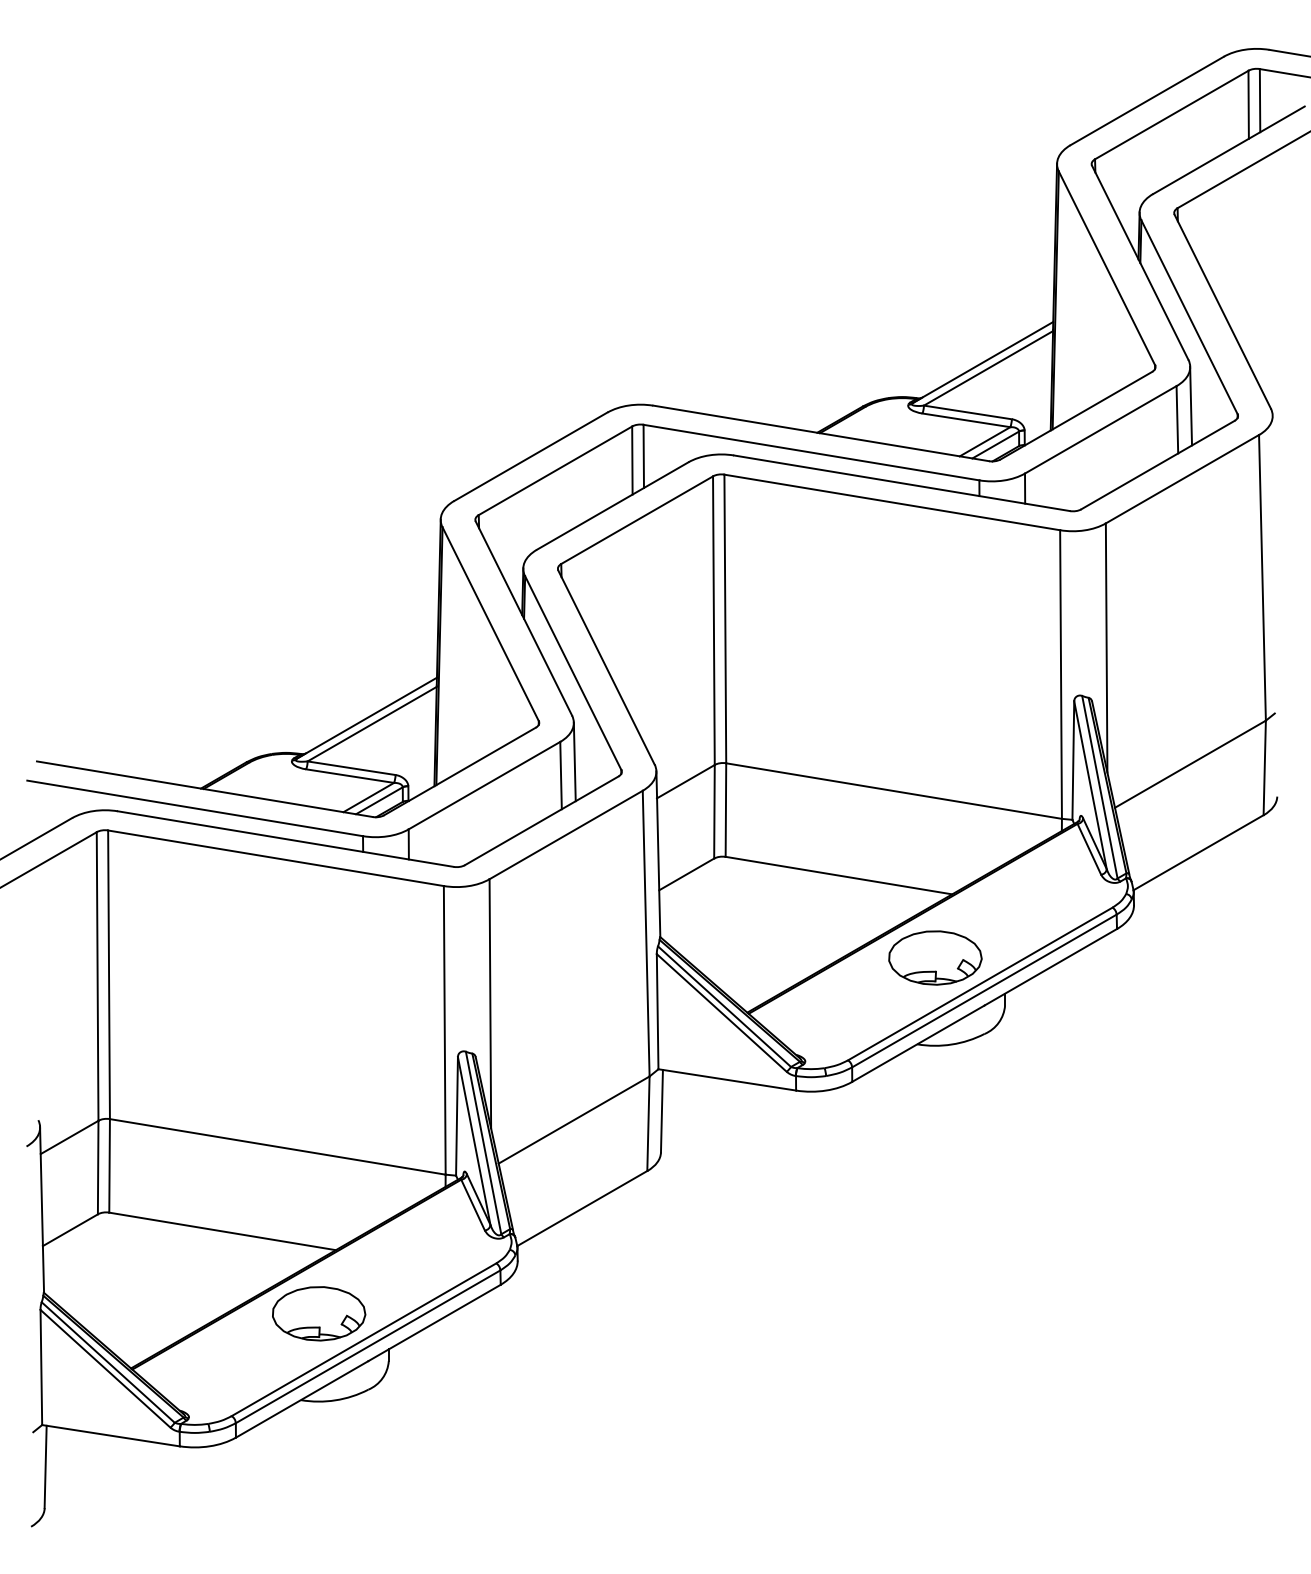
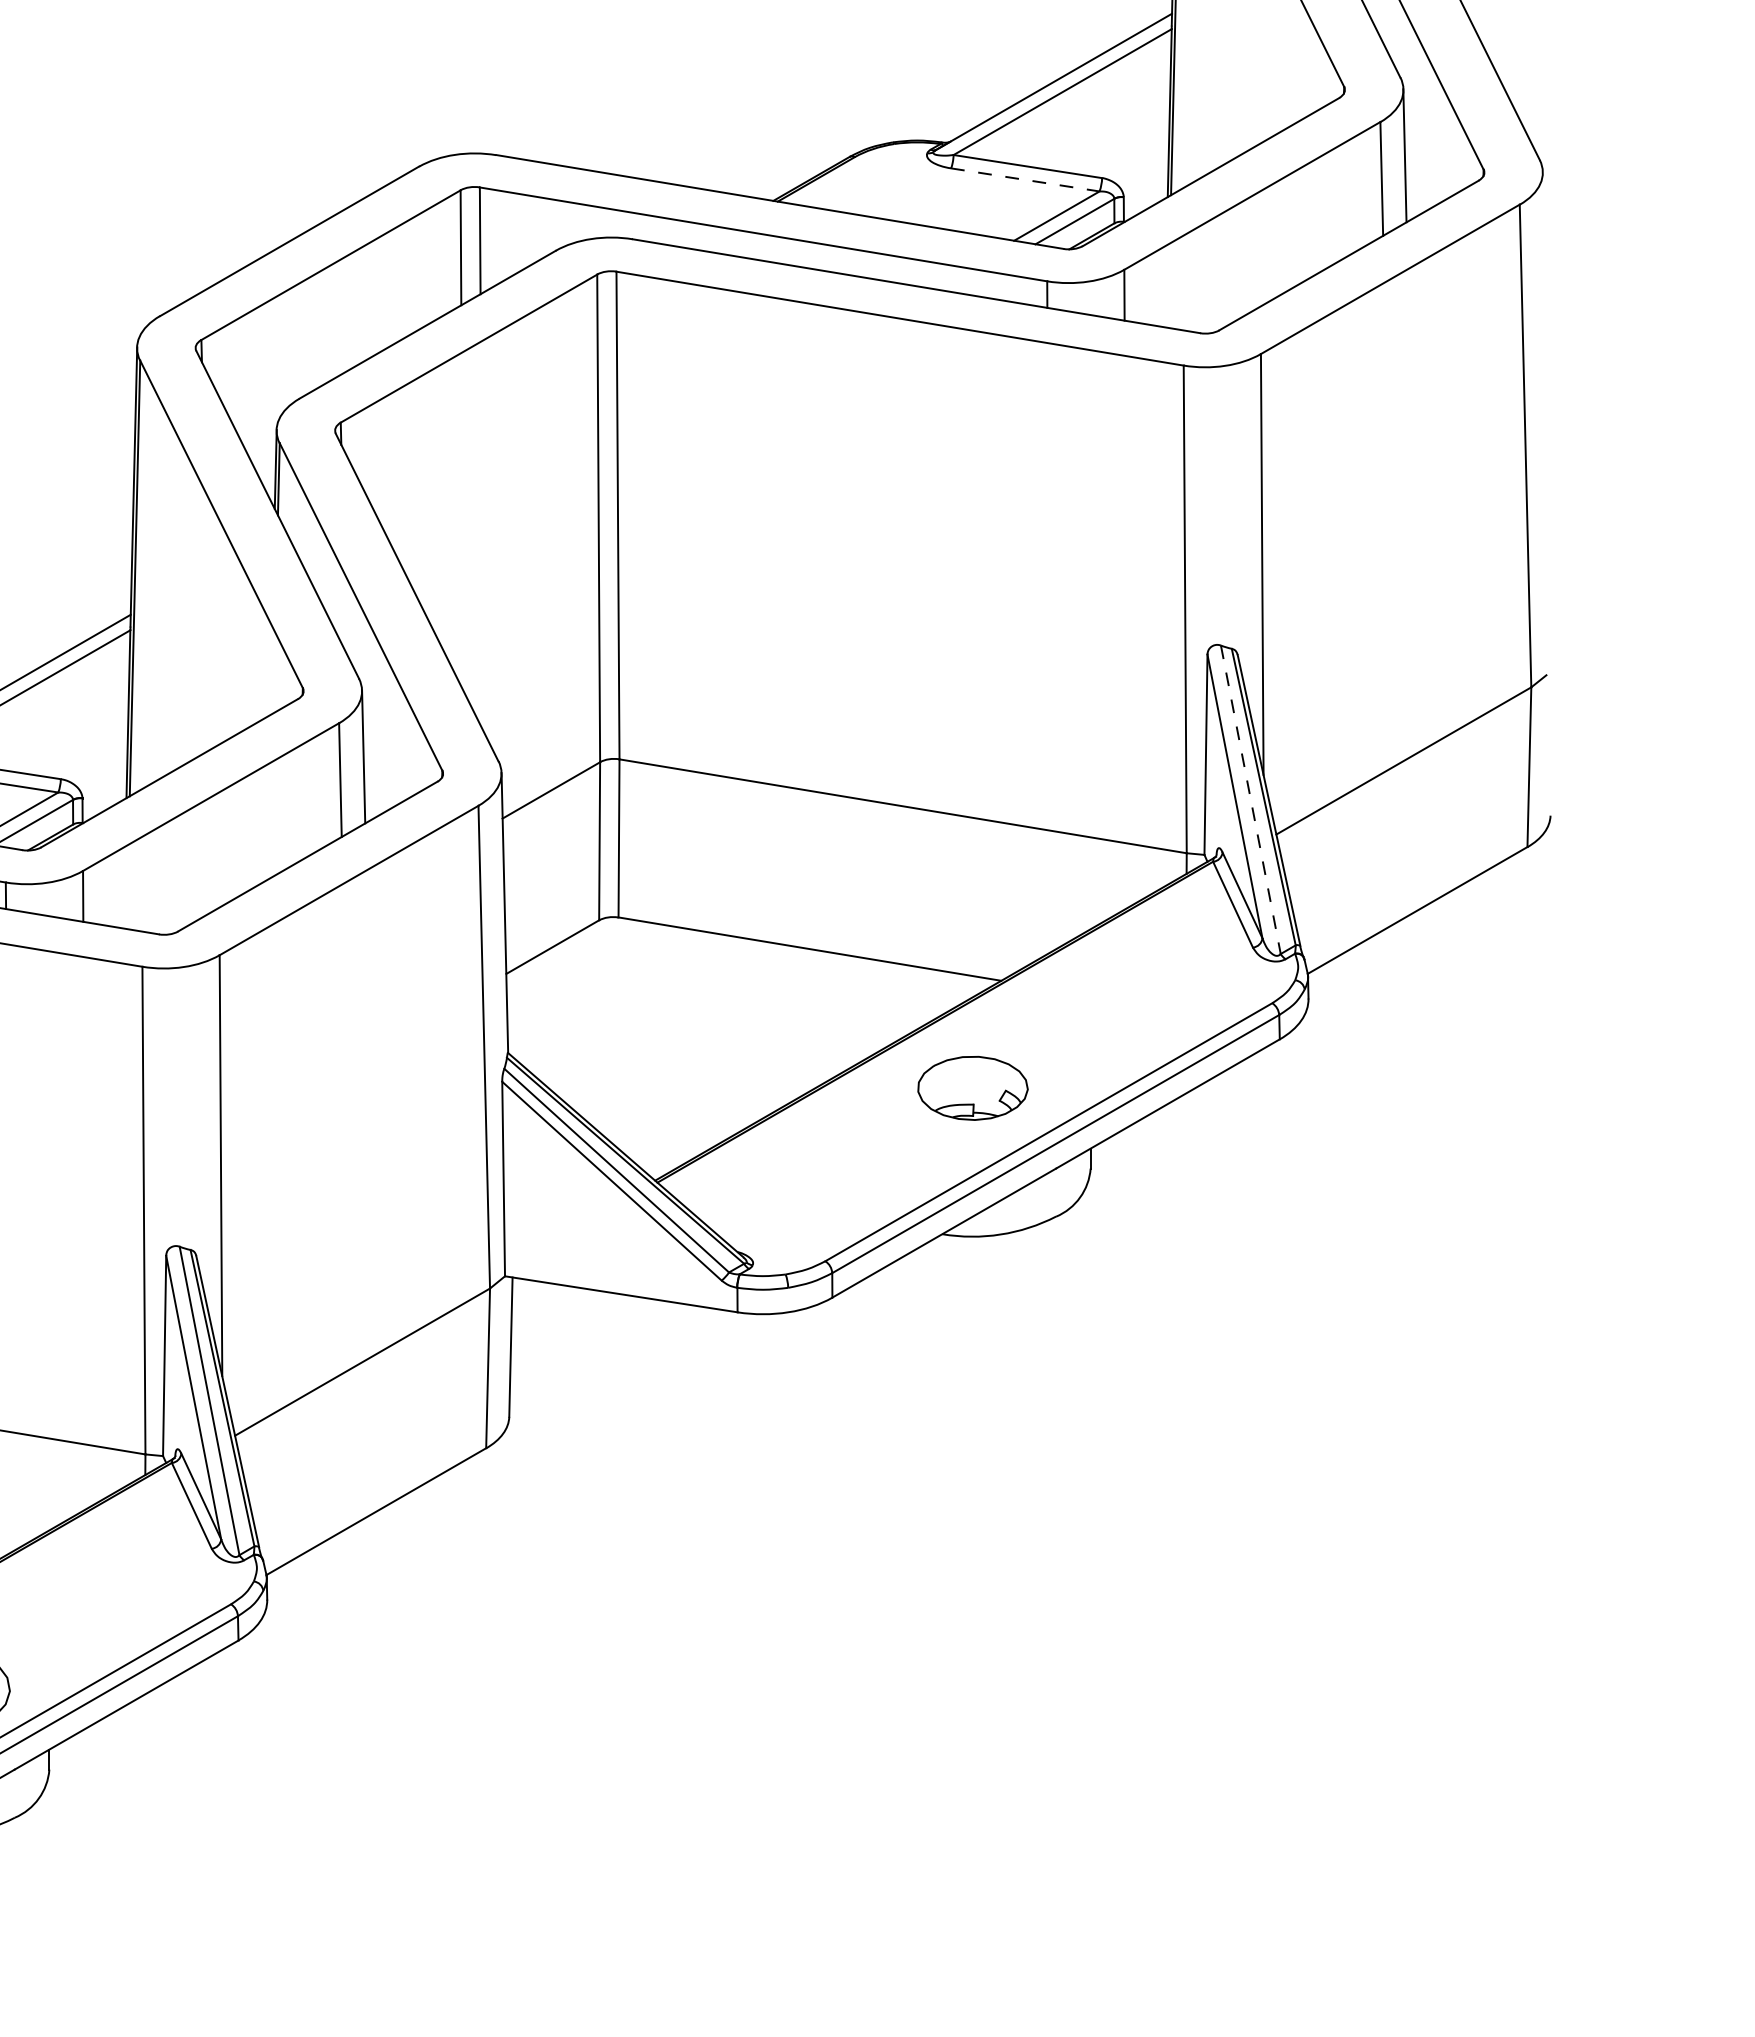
line: (966, 420) -> (1025, 180), solid -> dashed
line: (1099, 787) -> (1250, 800), solid -> dashed
part: (935, 957) -> (973, 1087), size x0.7

